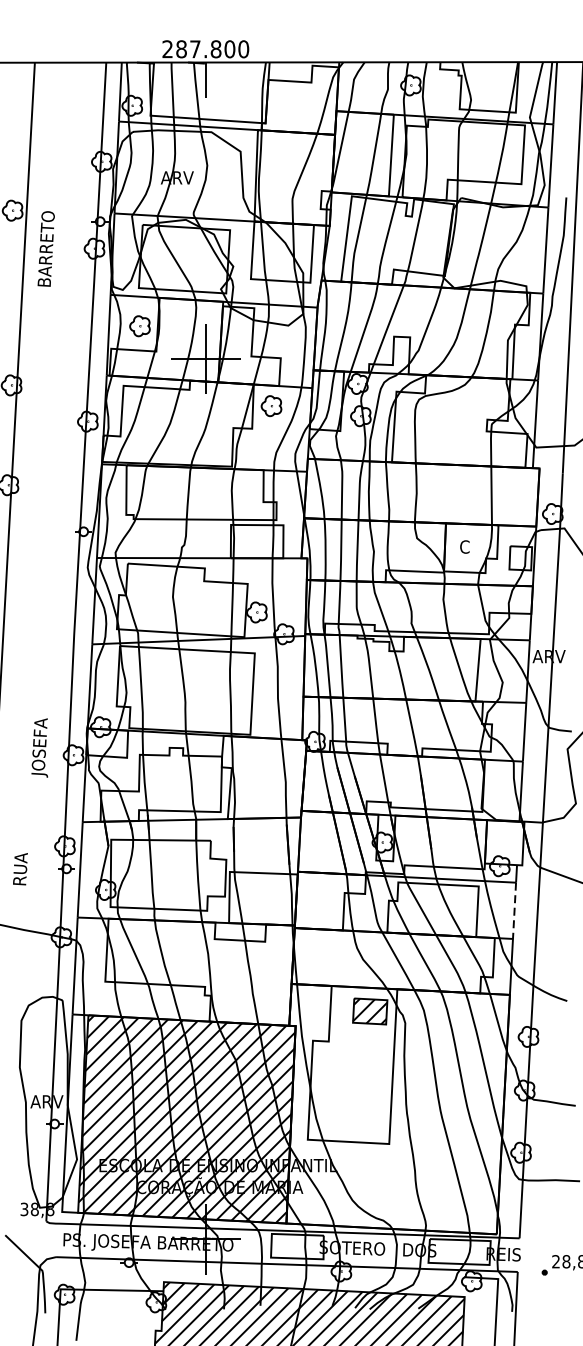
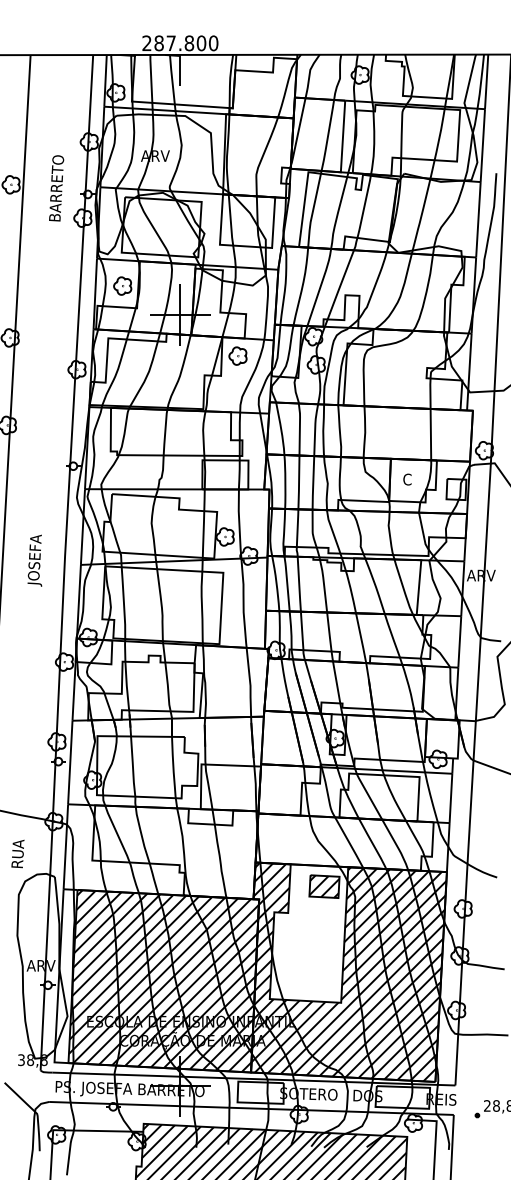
text: (46, 249) -> (56, 188), moved
text: (39, 747) -> (34, 560), moved
text: (19, 868) -> (17, 853), moved
line: (513, 910) -> (450, 798), dashed -> solid
hatch: (397, 1108) -> (348, 971), added

